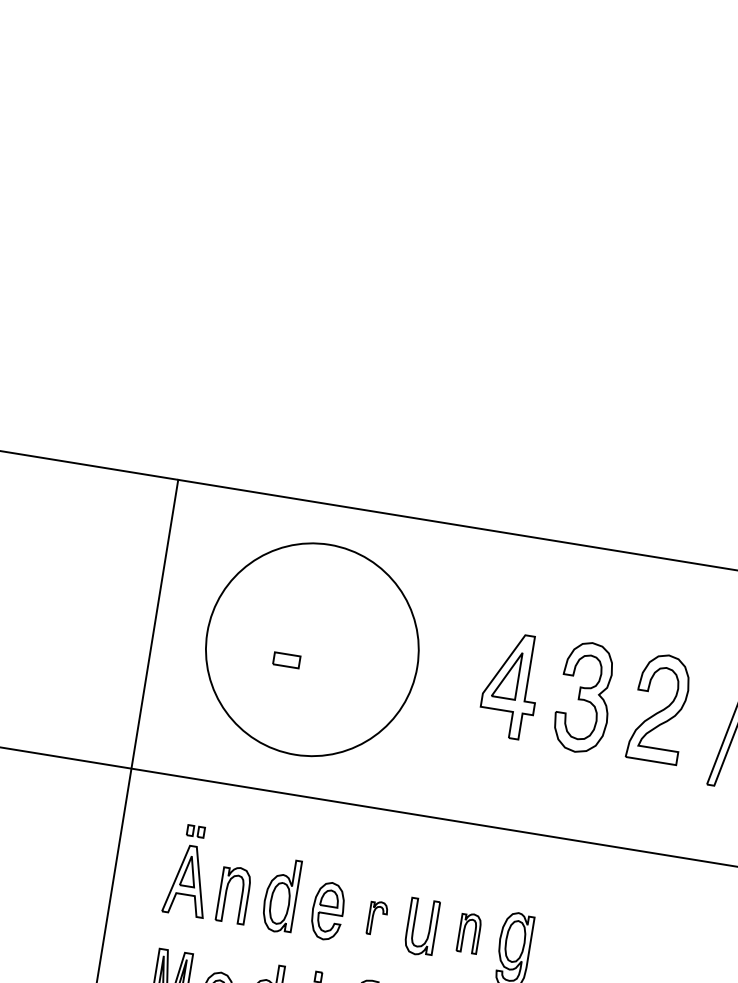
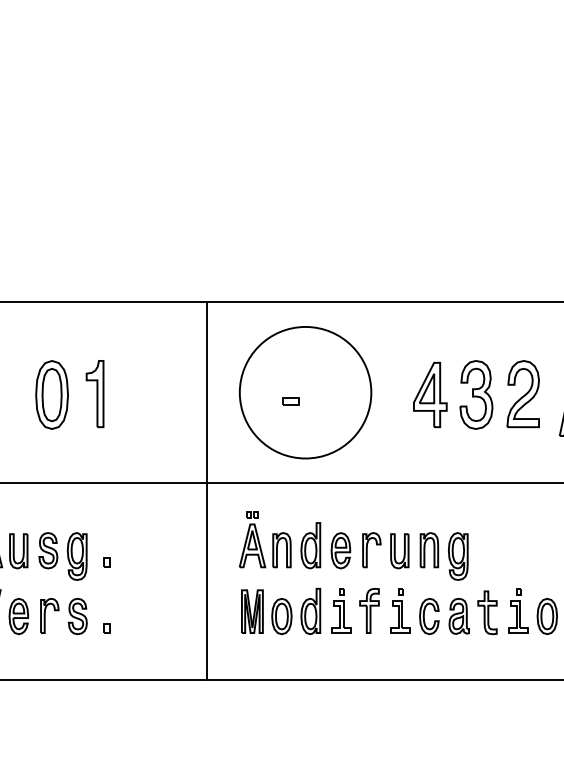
part: (376, 918) -> (371, 550), size x1.67
part: (469, 933) -> (429, 550), size x1.43

